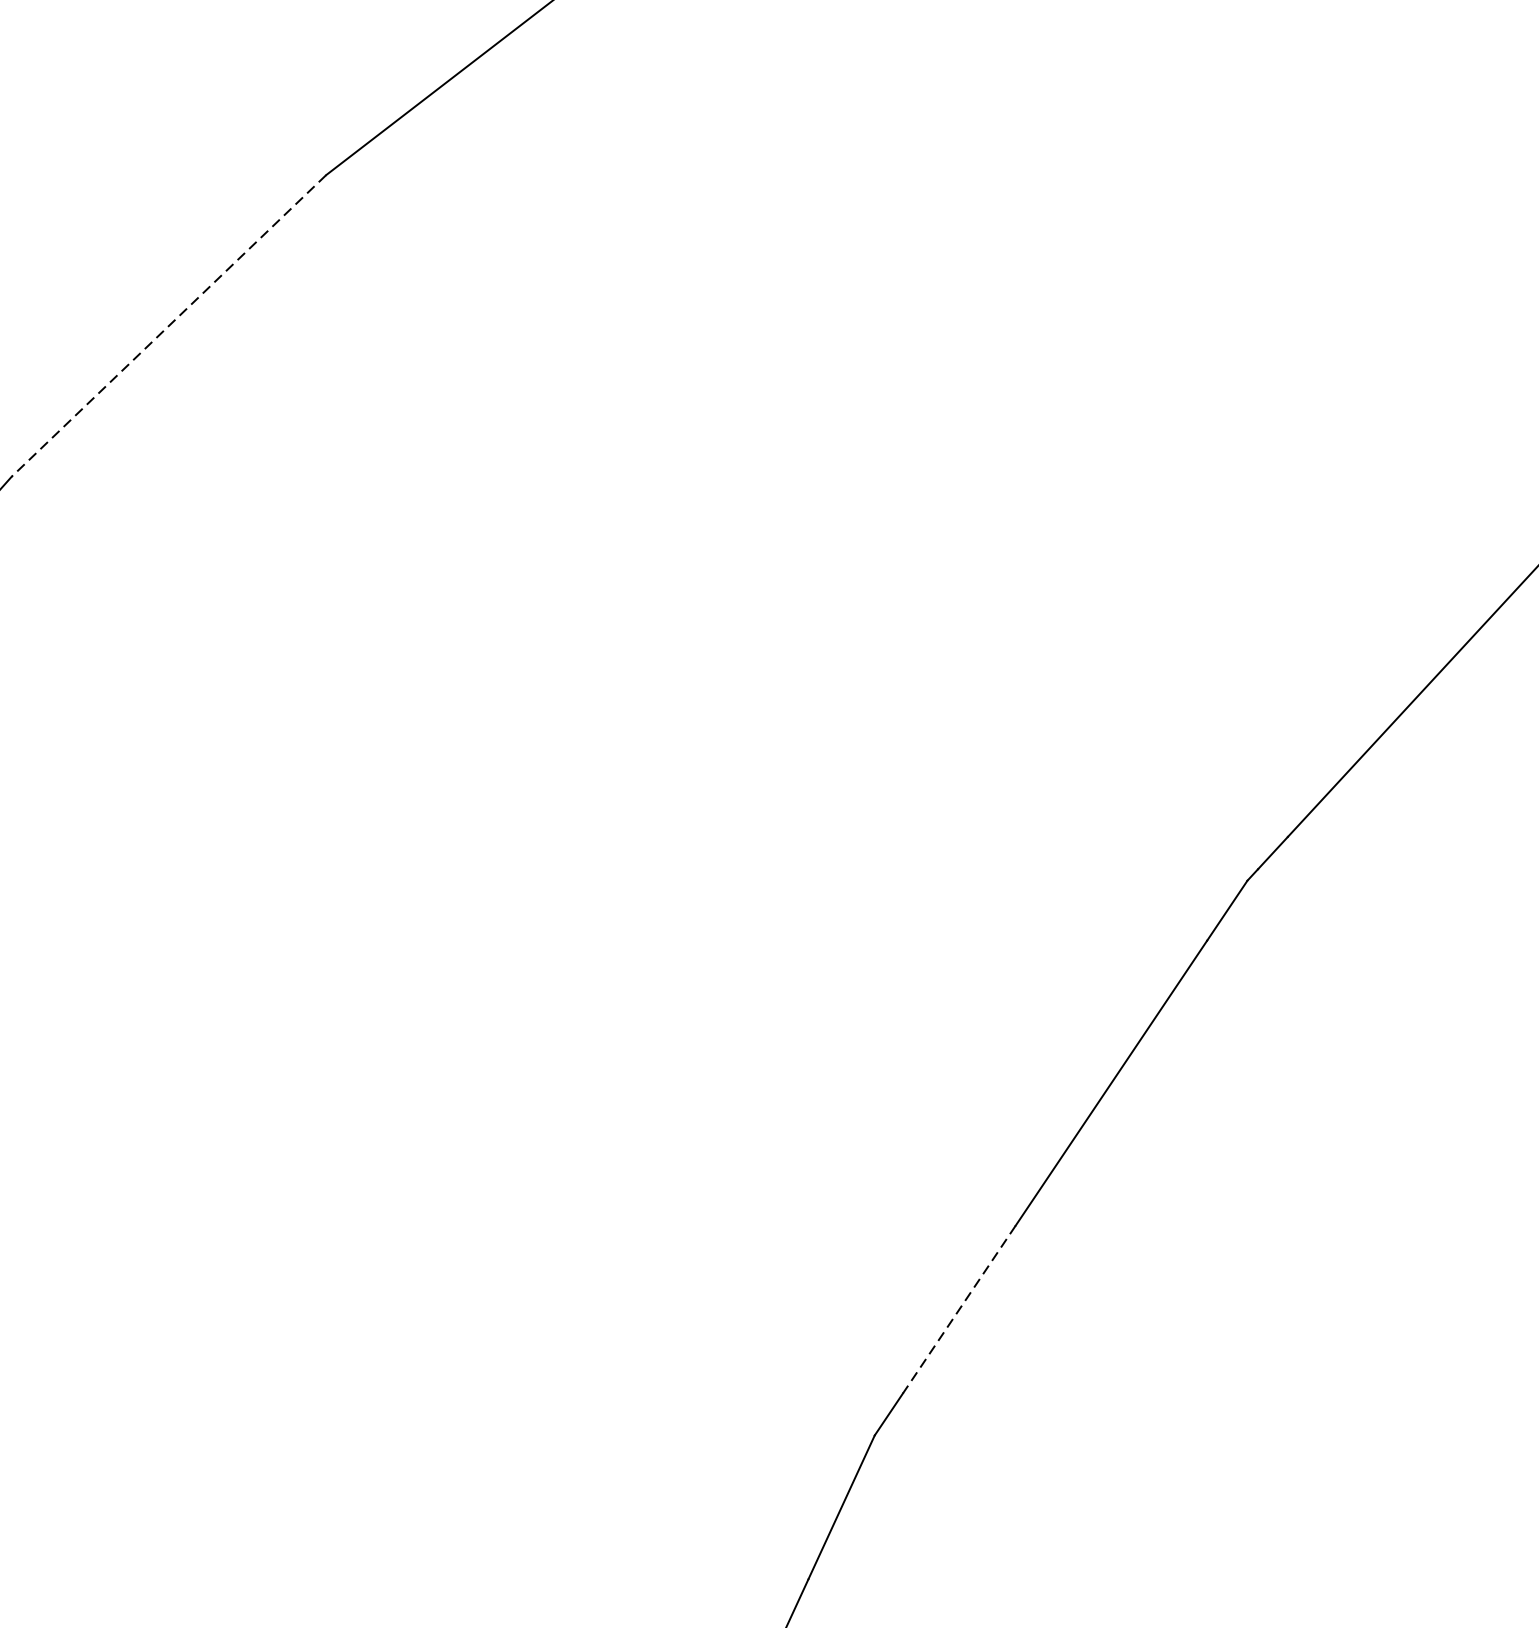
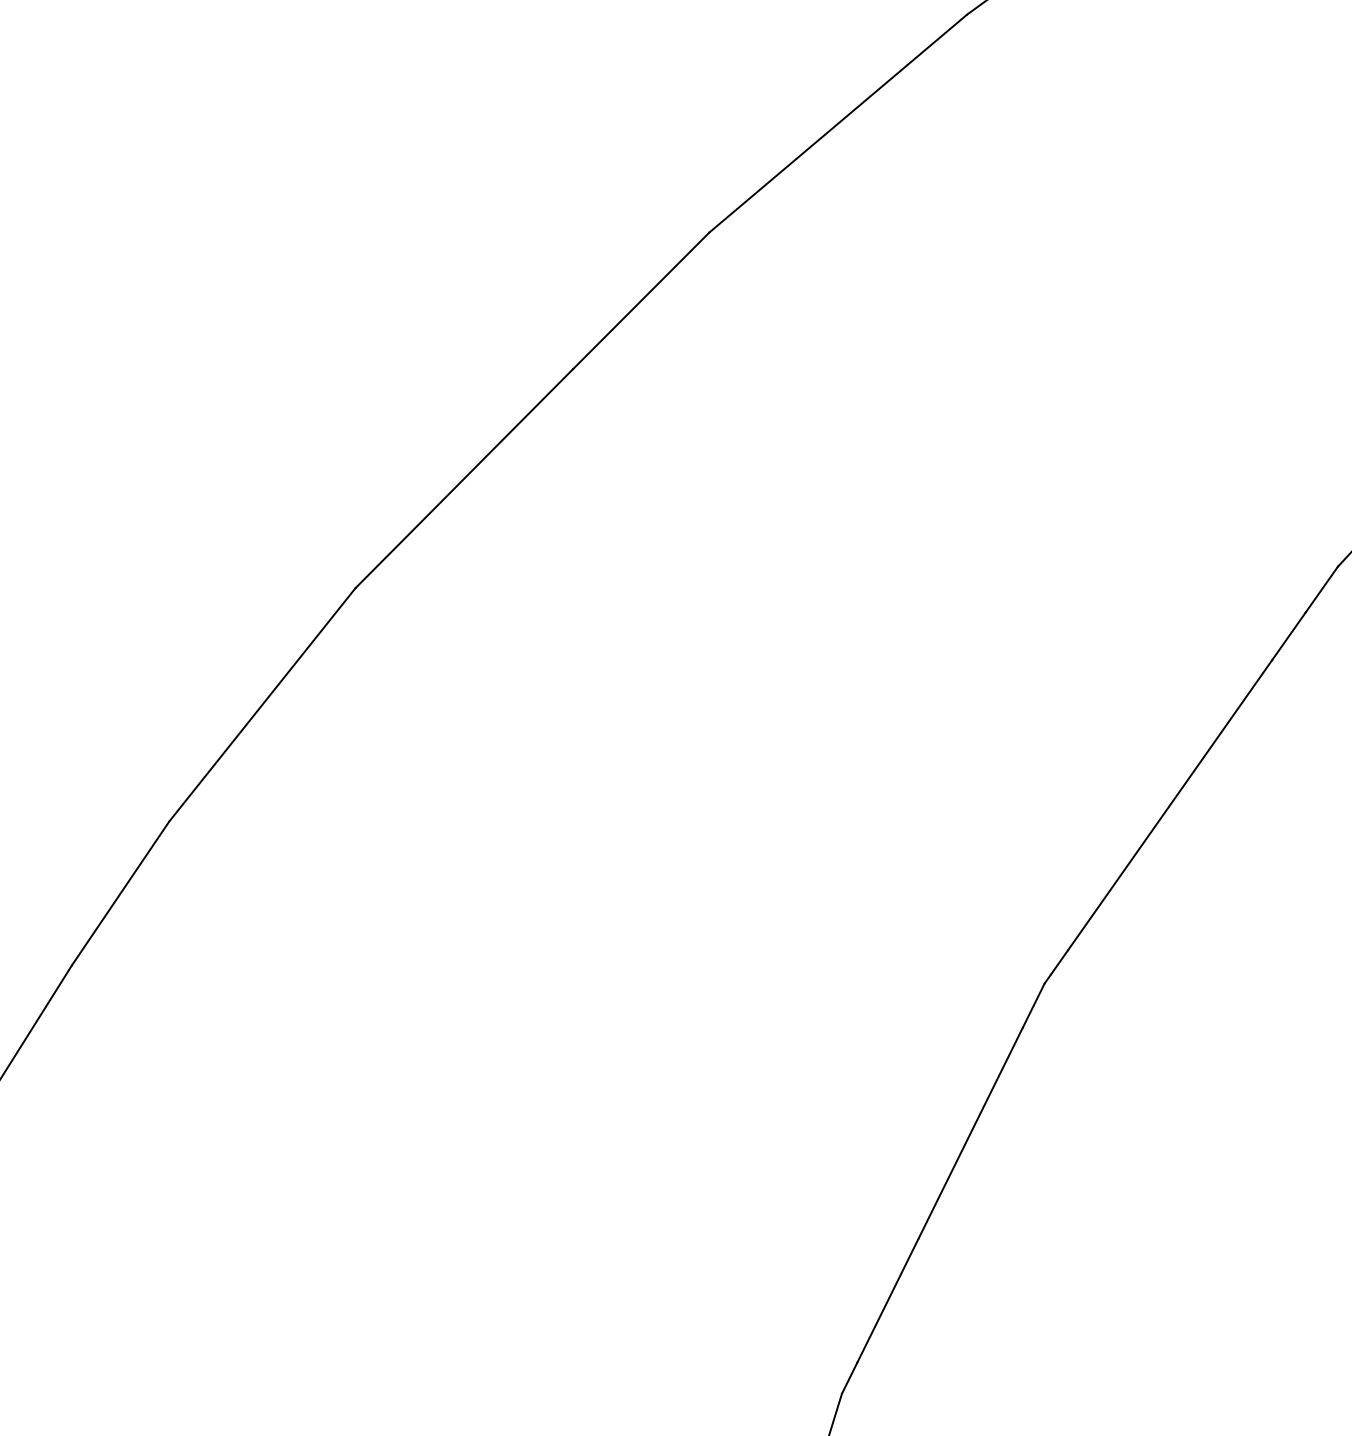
line: (168, 327) -> (262, 705), dashed -> solid
line: (958, 1310) -> (887, 1301), dashed -> solid

